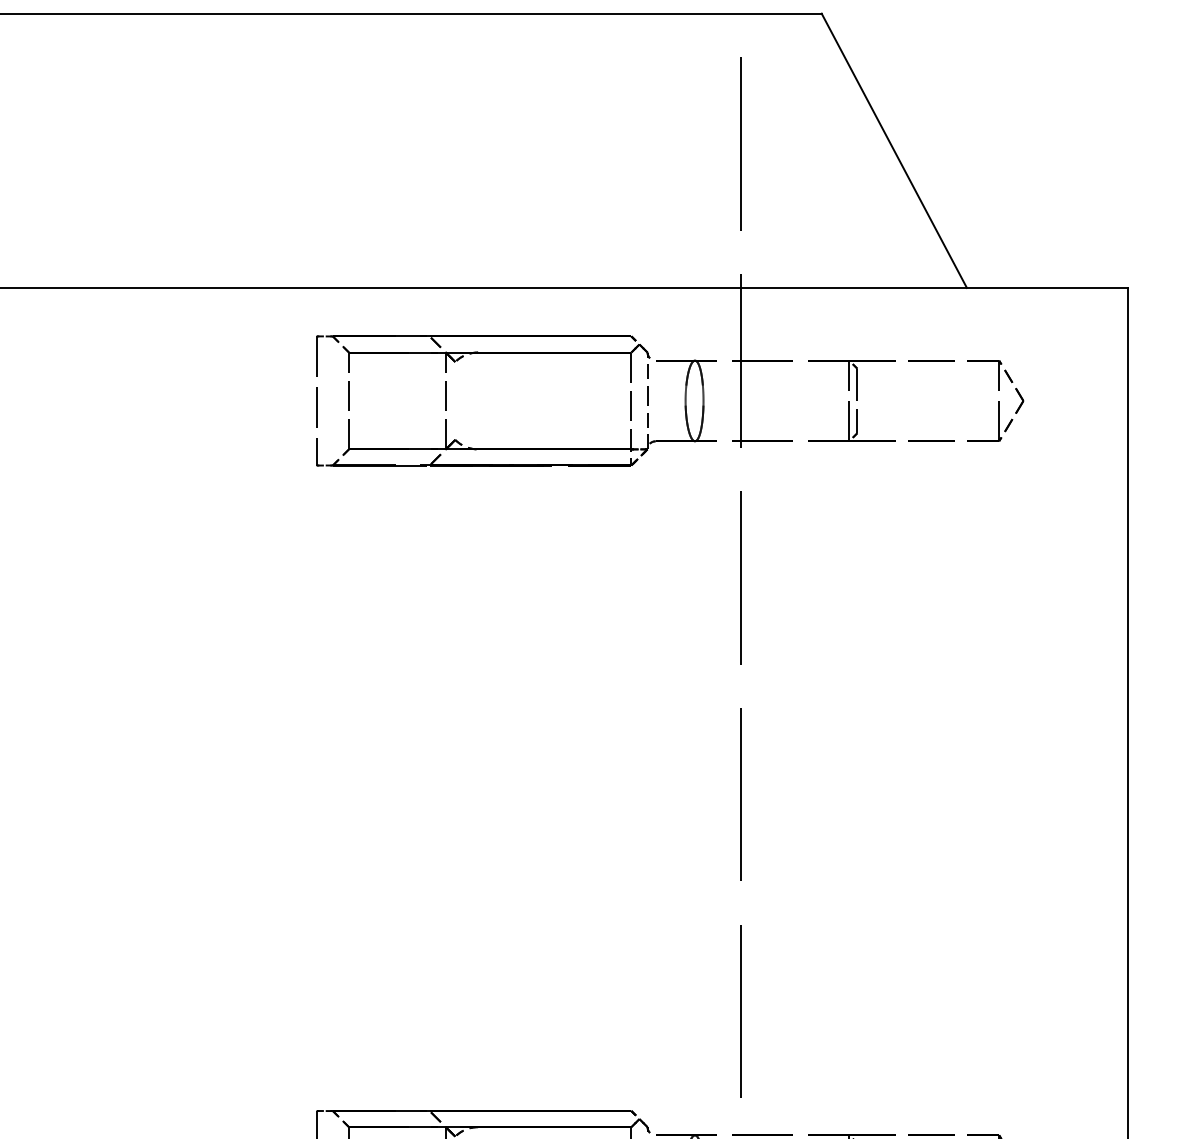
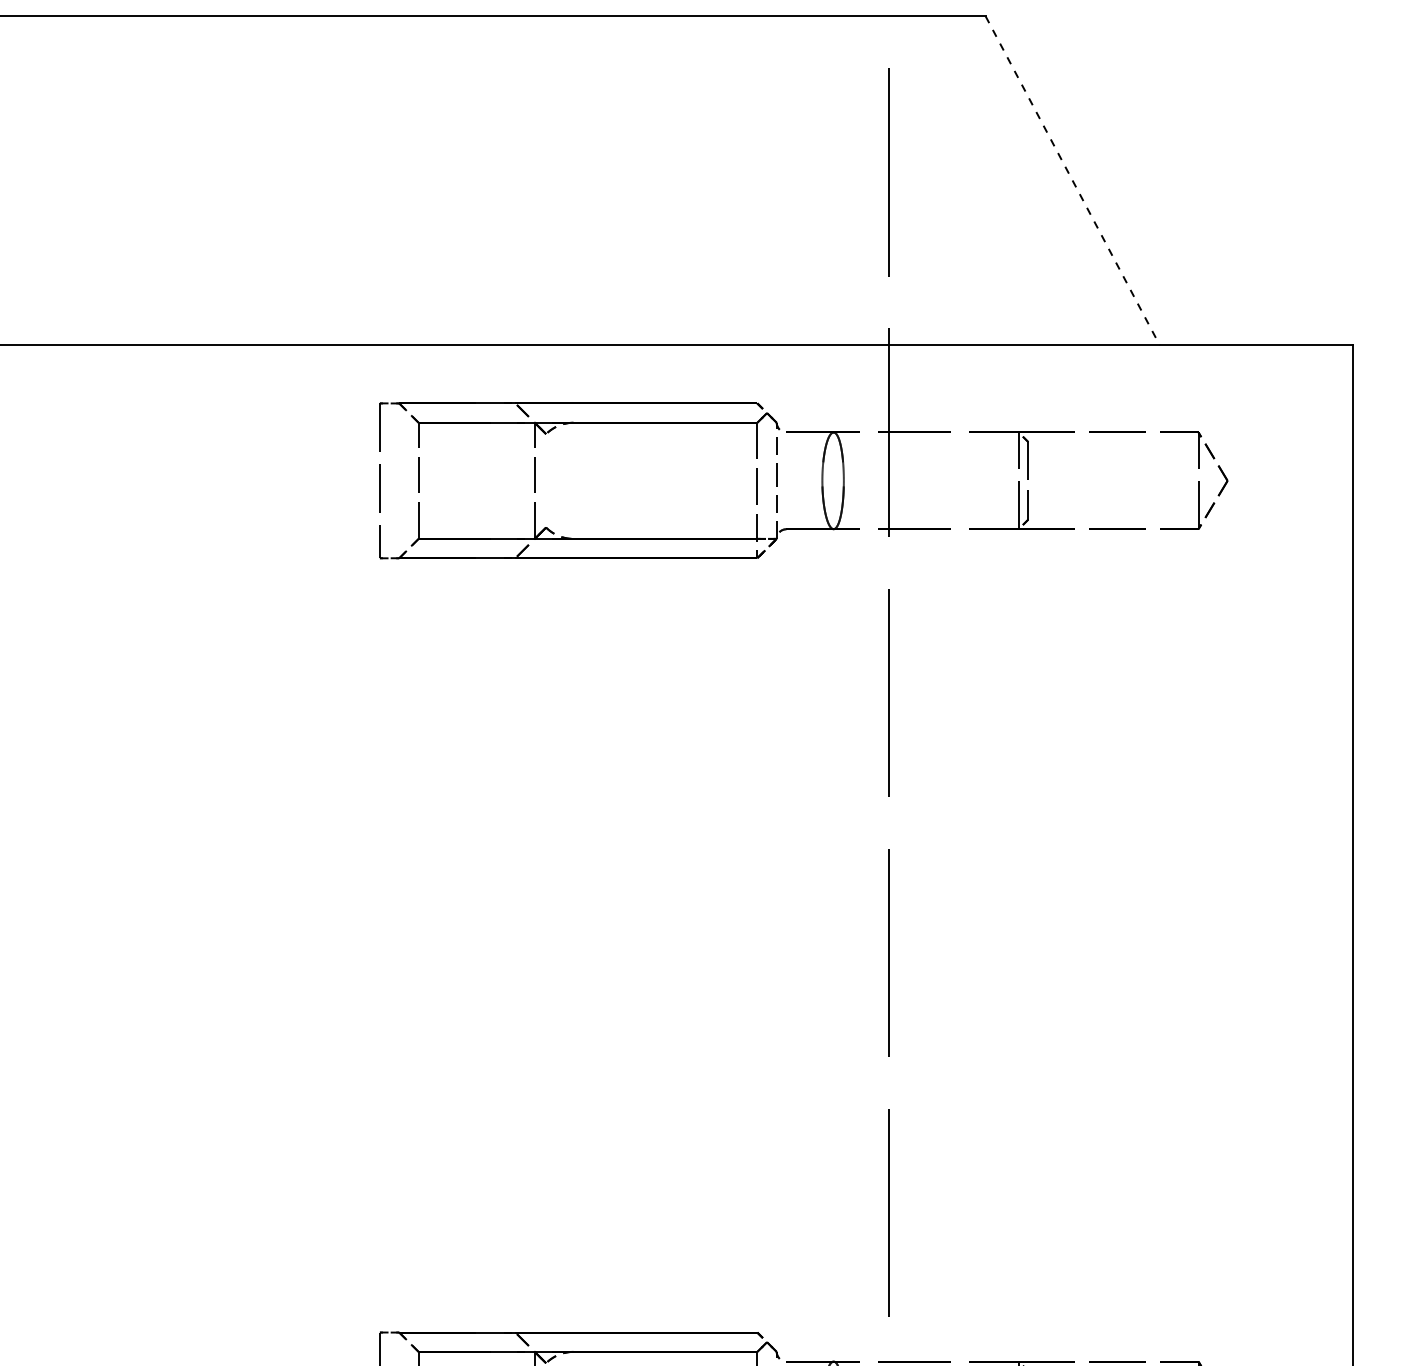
line: (894, 151) -> (1072, 181), solid -> dashed

